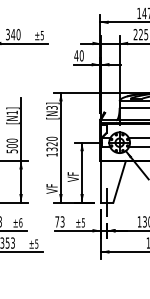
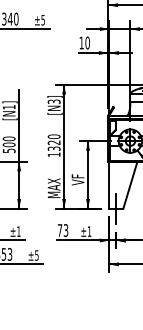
text: (76, 55) -> (81, 42), 40 -> 10
text: (51, 184) -> (53, 188), VF -> MAX
text: (20, 222) -> (18, 231), ±6 -> ±1
text: (82, 222) -> (88, 231), ±5 -> ±1

